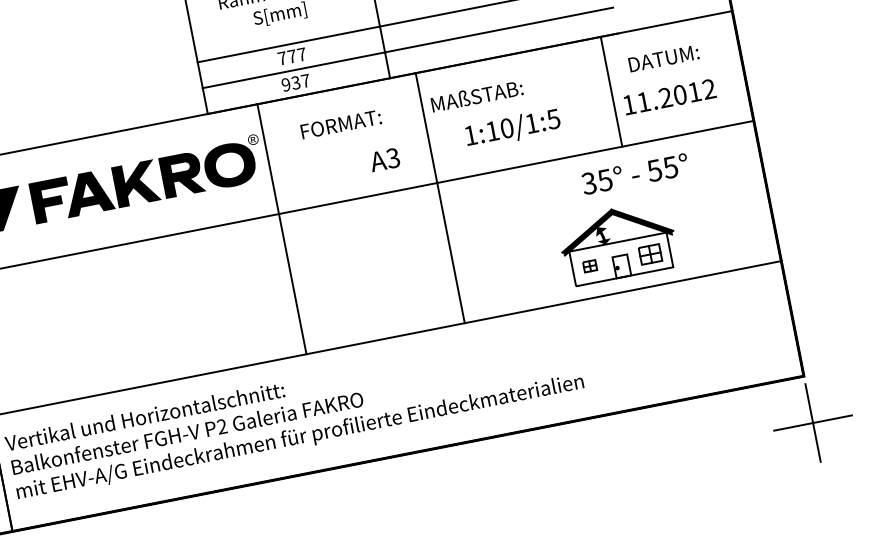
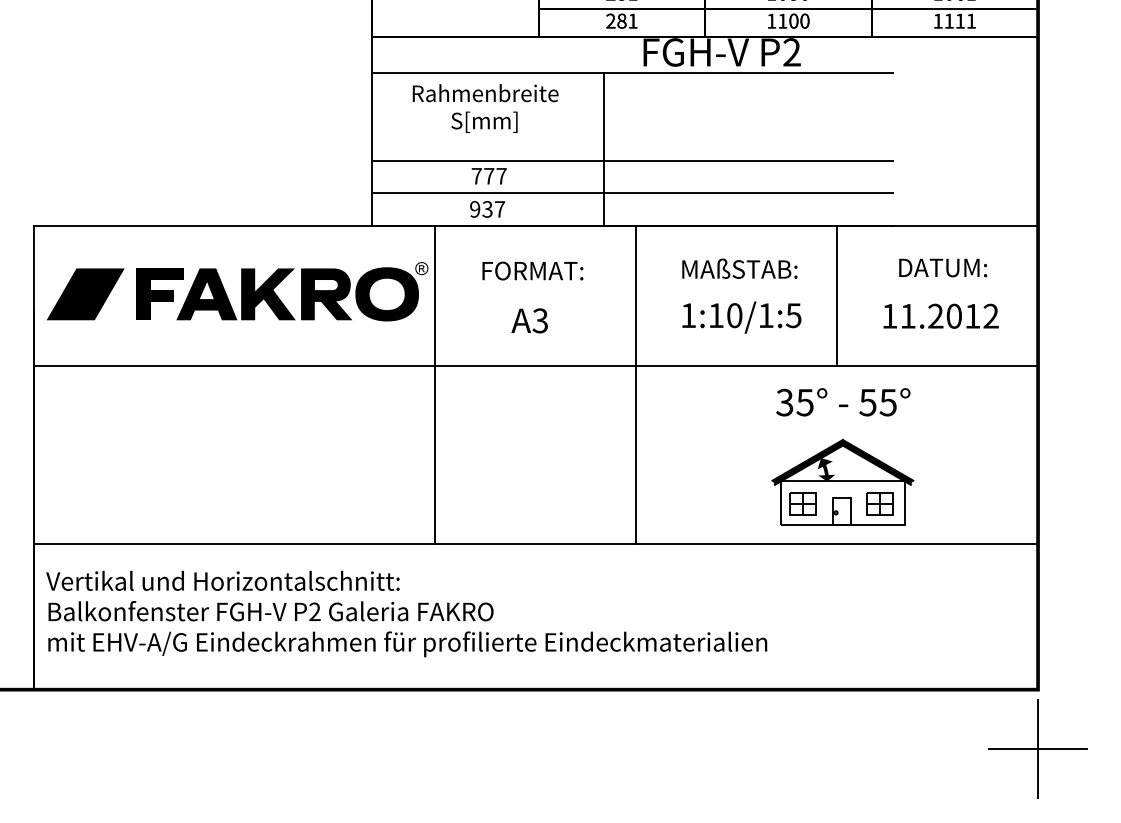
line: (611, 91) -> (837, 295), moved
text: (476, 95) -> (739, 268), moved
text: (384, 159) -> (529, 320), moved
text: (635, 174) -> (843, 402), moved
part: (589, 265) -> (802, 503), size x1.67

